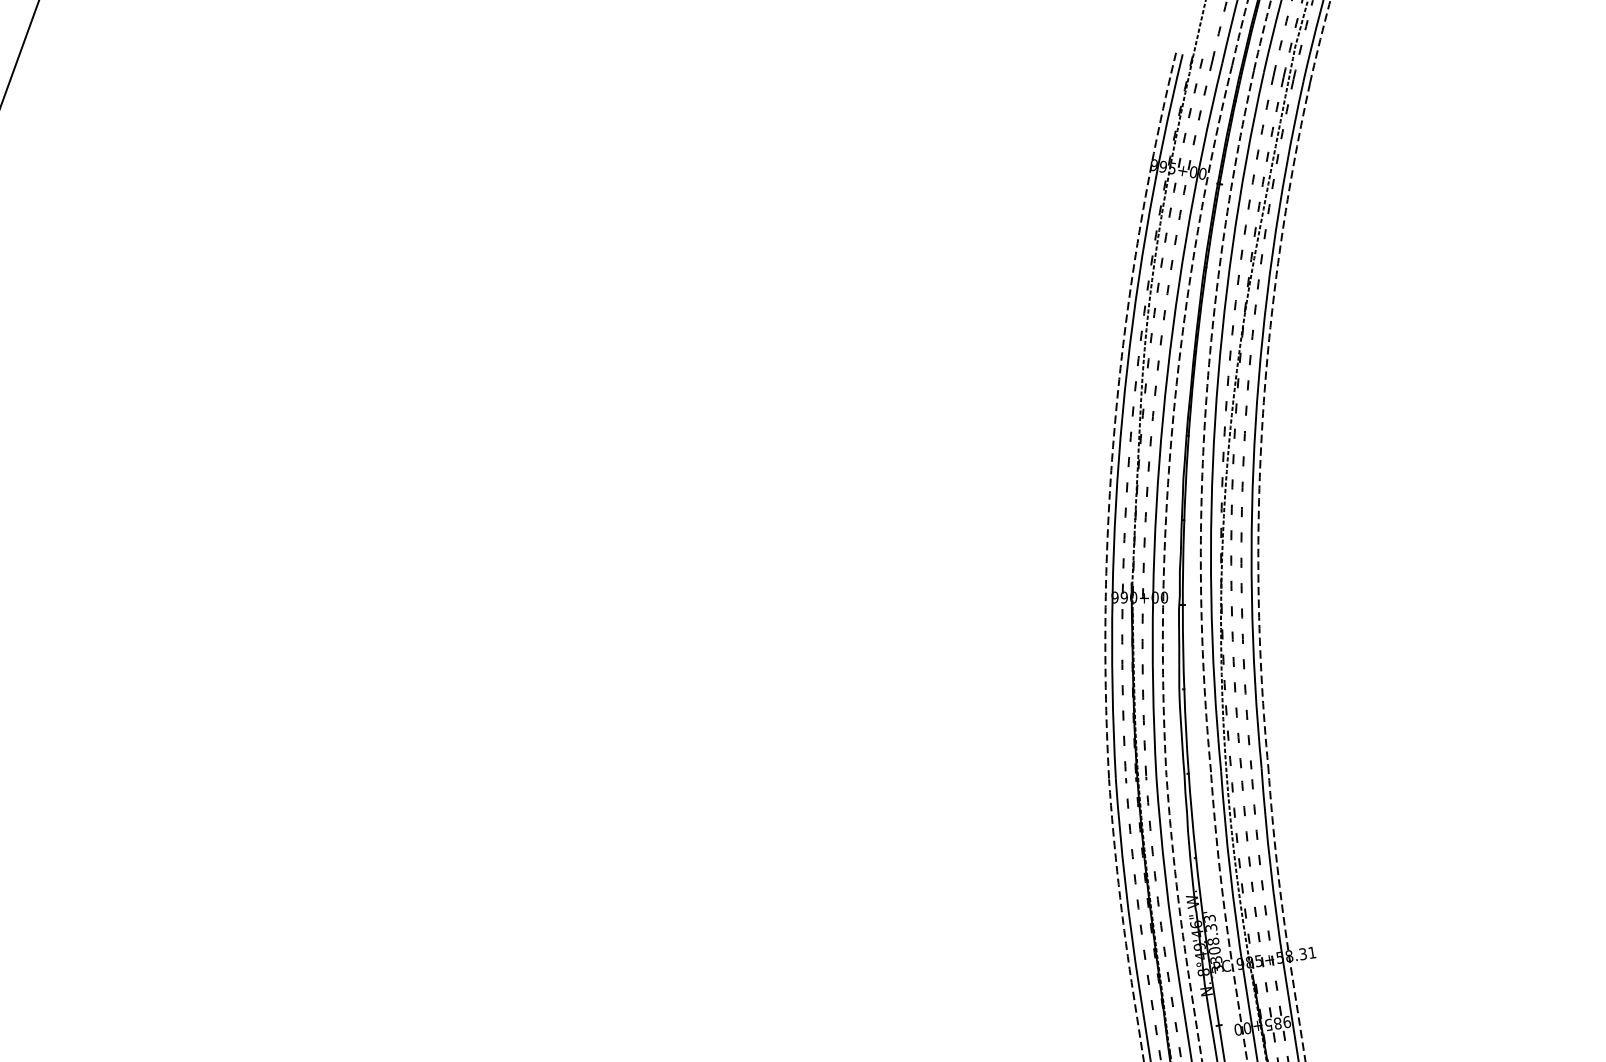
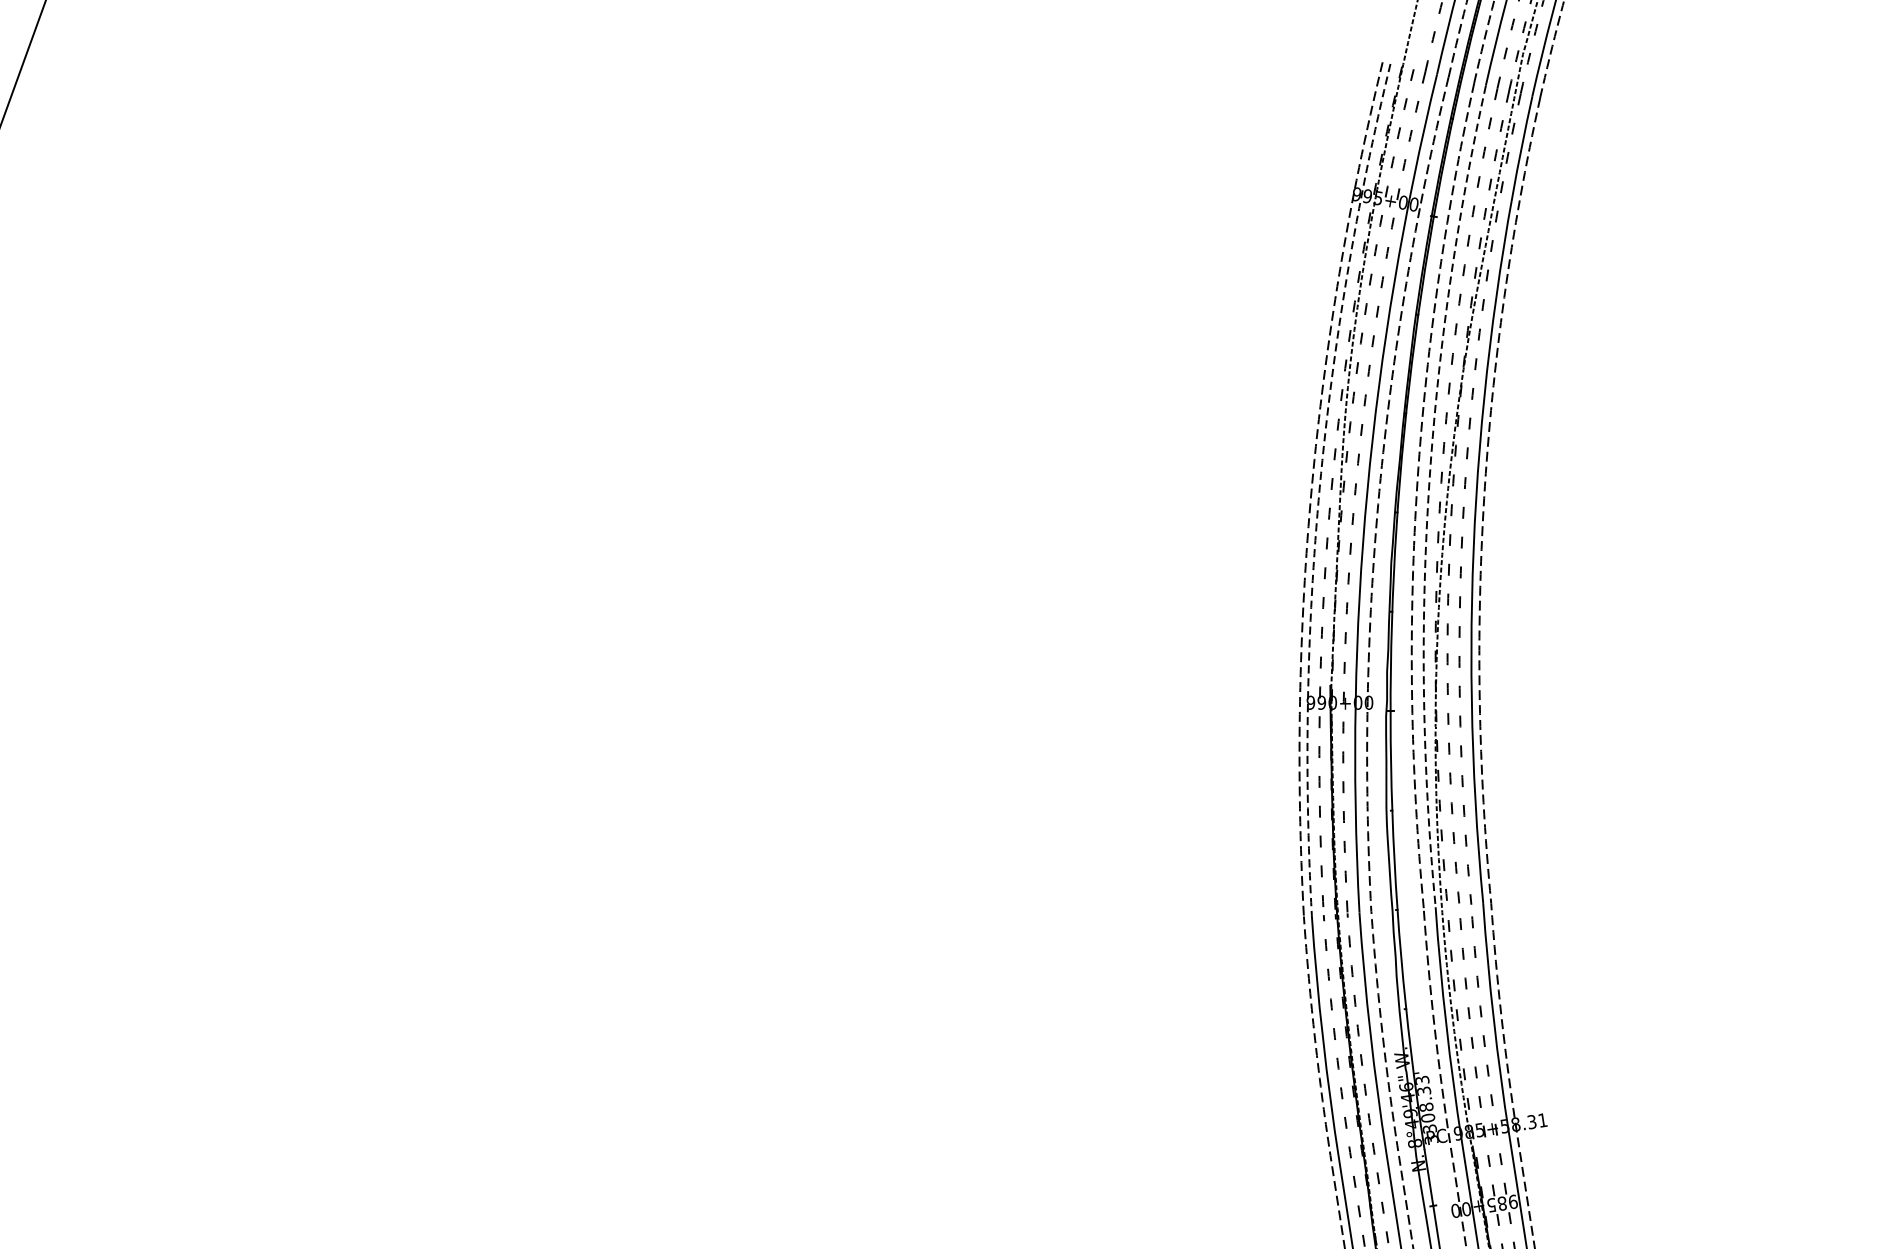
arc: (1122, 414) -> (1319, 487), solid -> dashed
arc: (1215, 420) -> (1429, 494), solid -> dashed

